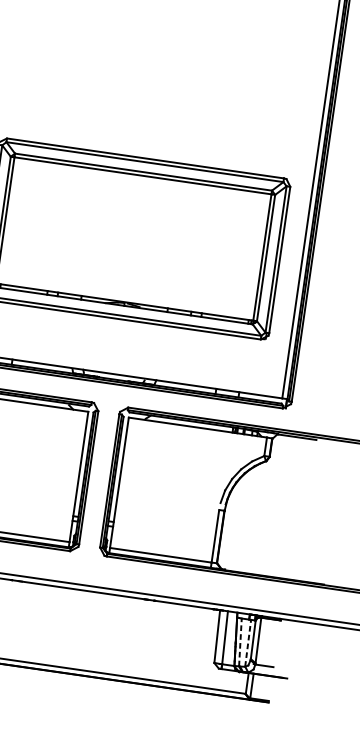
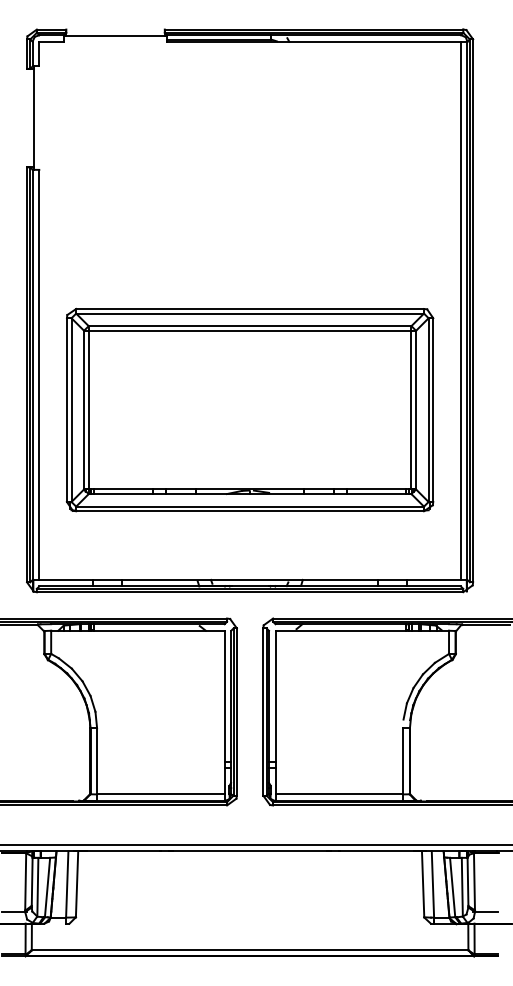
line: (240, 642) -> (452, 887), dashed -> solid
line: (248, 642) -> (462, 886), dashed -> solid

